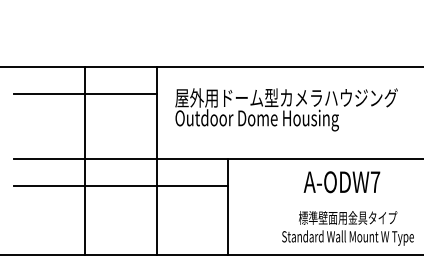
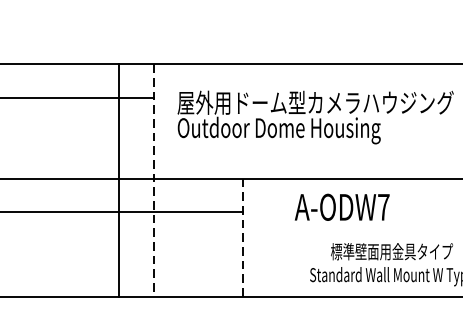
line: (85, 160) -> (119, 180), moved
line: (156, 160) -> (154, 180), solid -> dashed
text: (341, 182) -> (341, 207), moved
line: (228, 206) -> (243, 237), solid -> dashed

